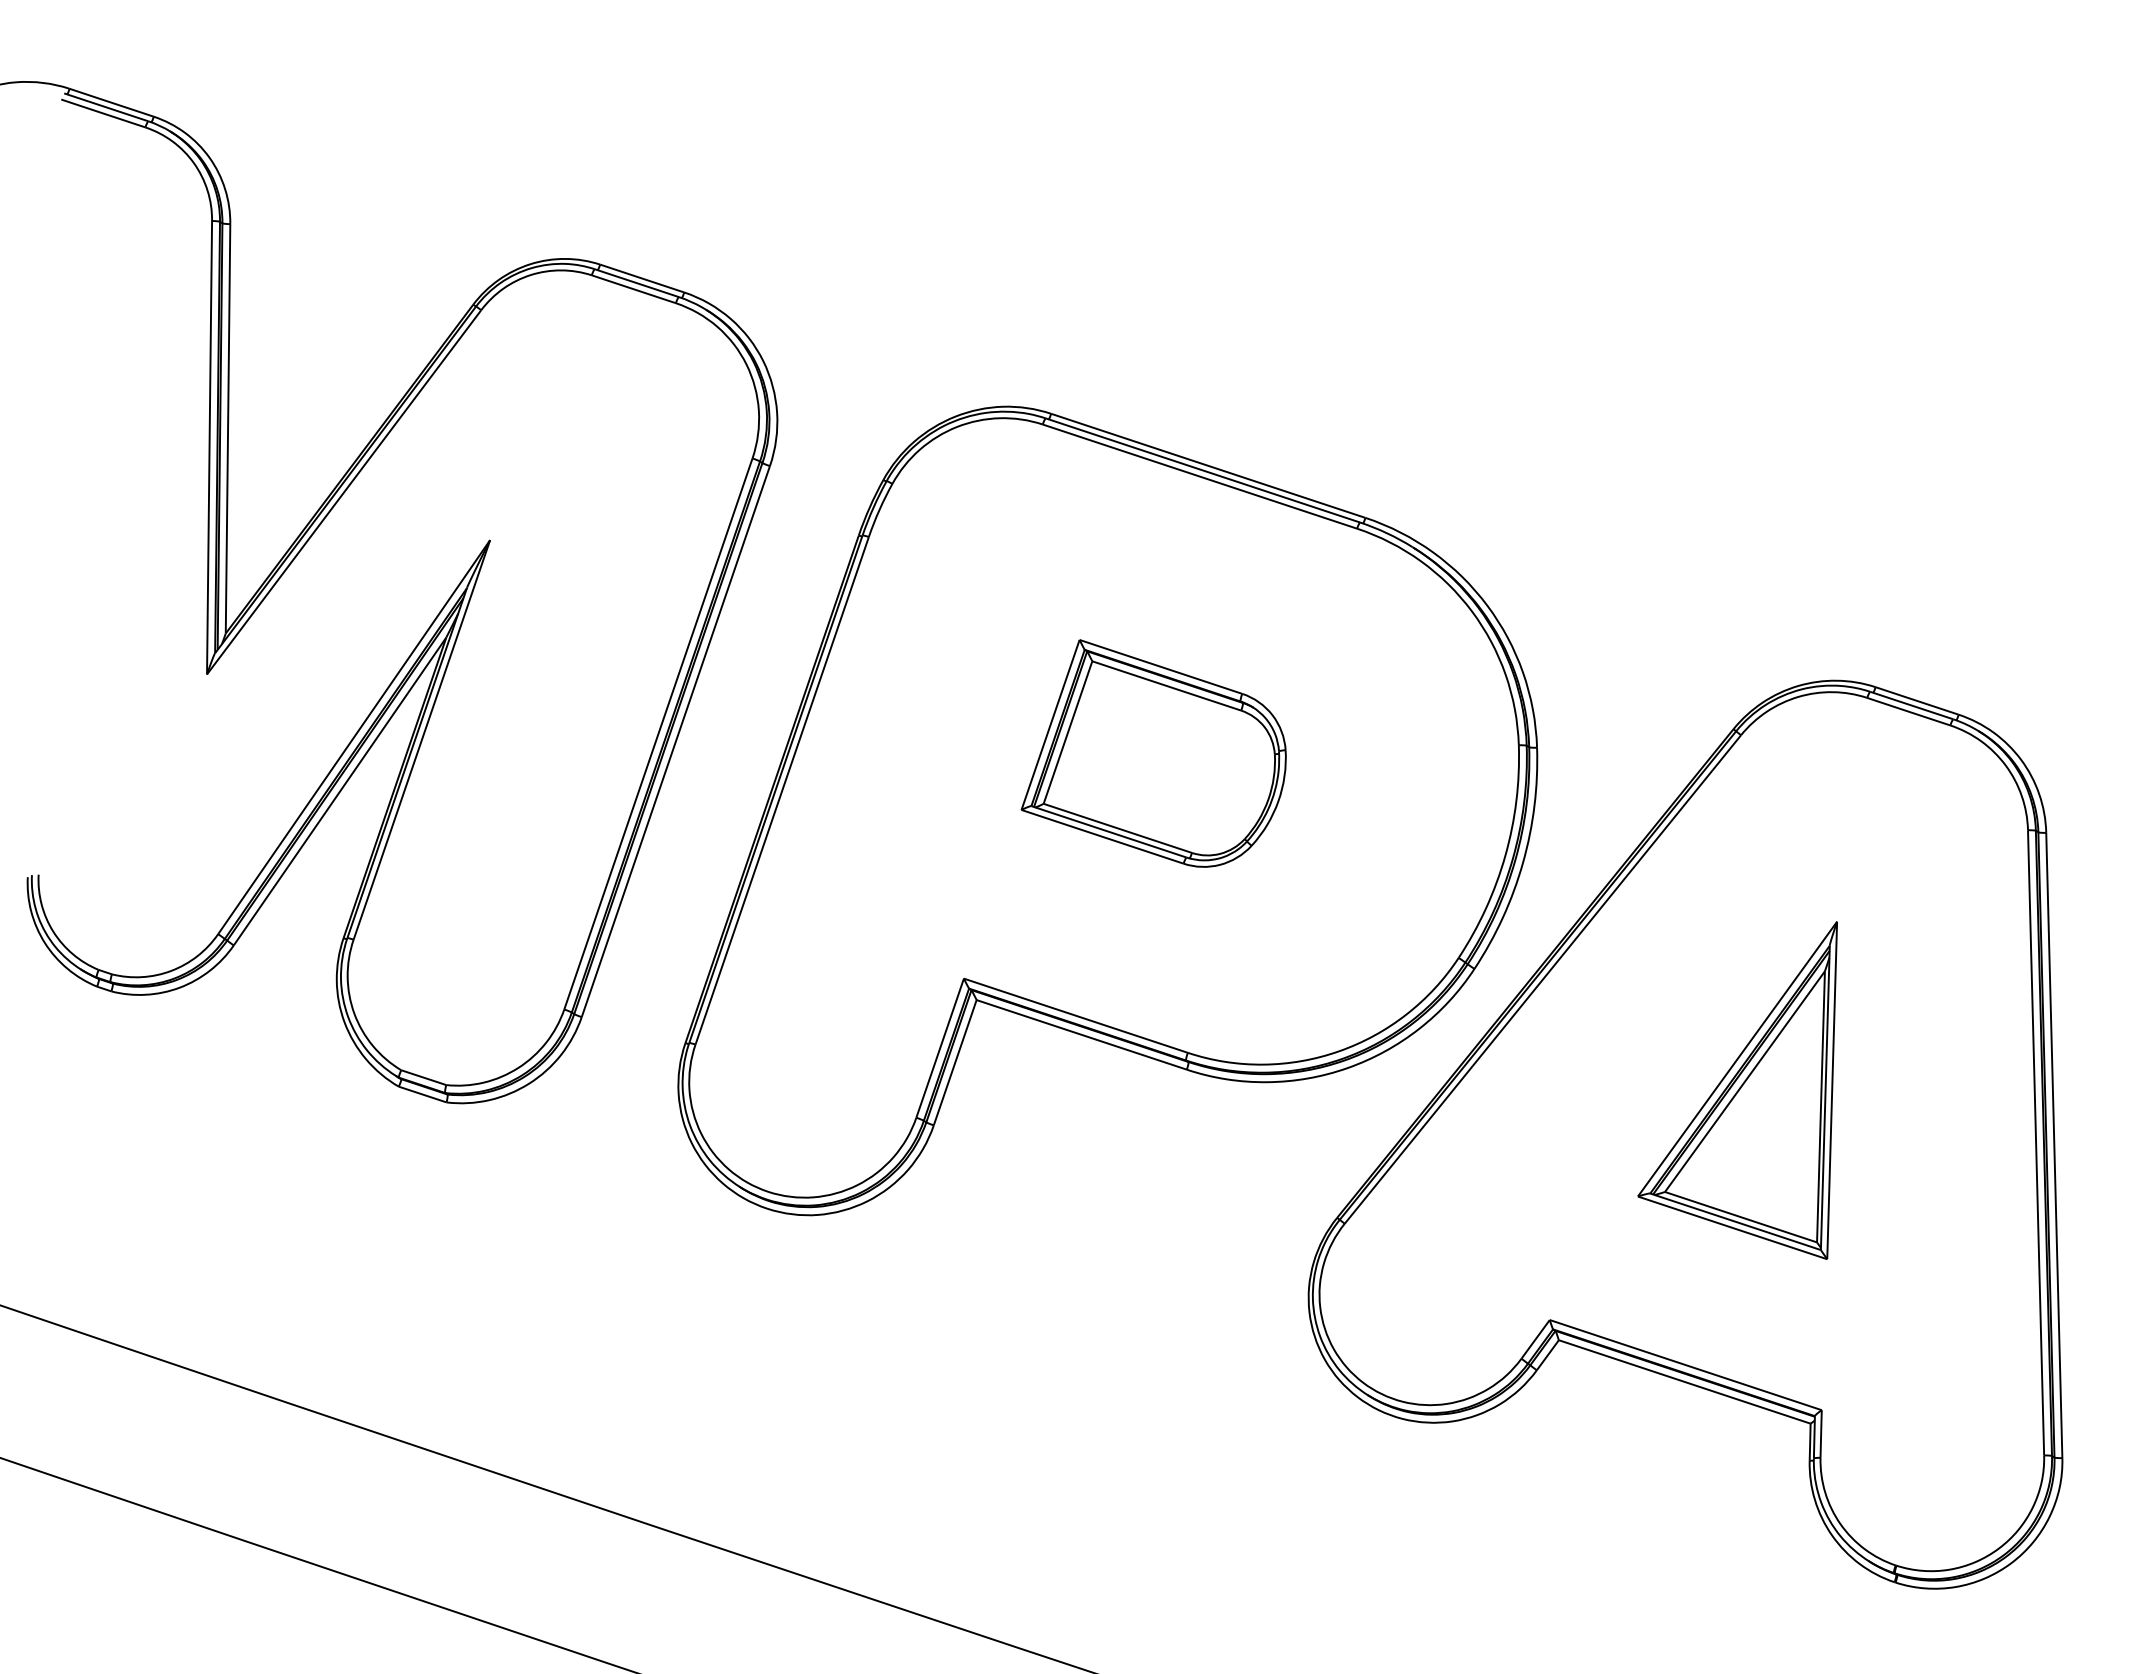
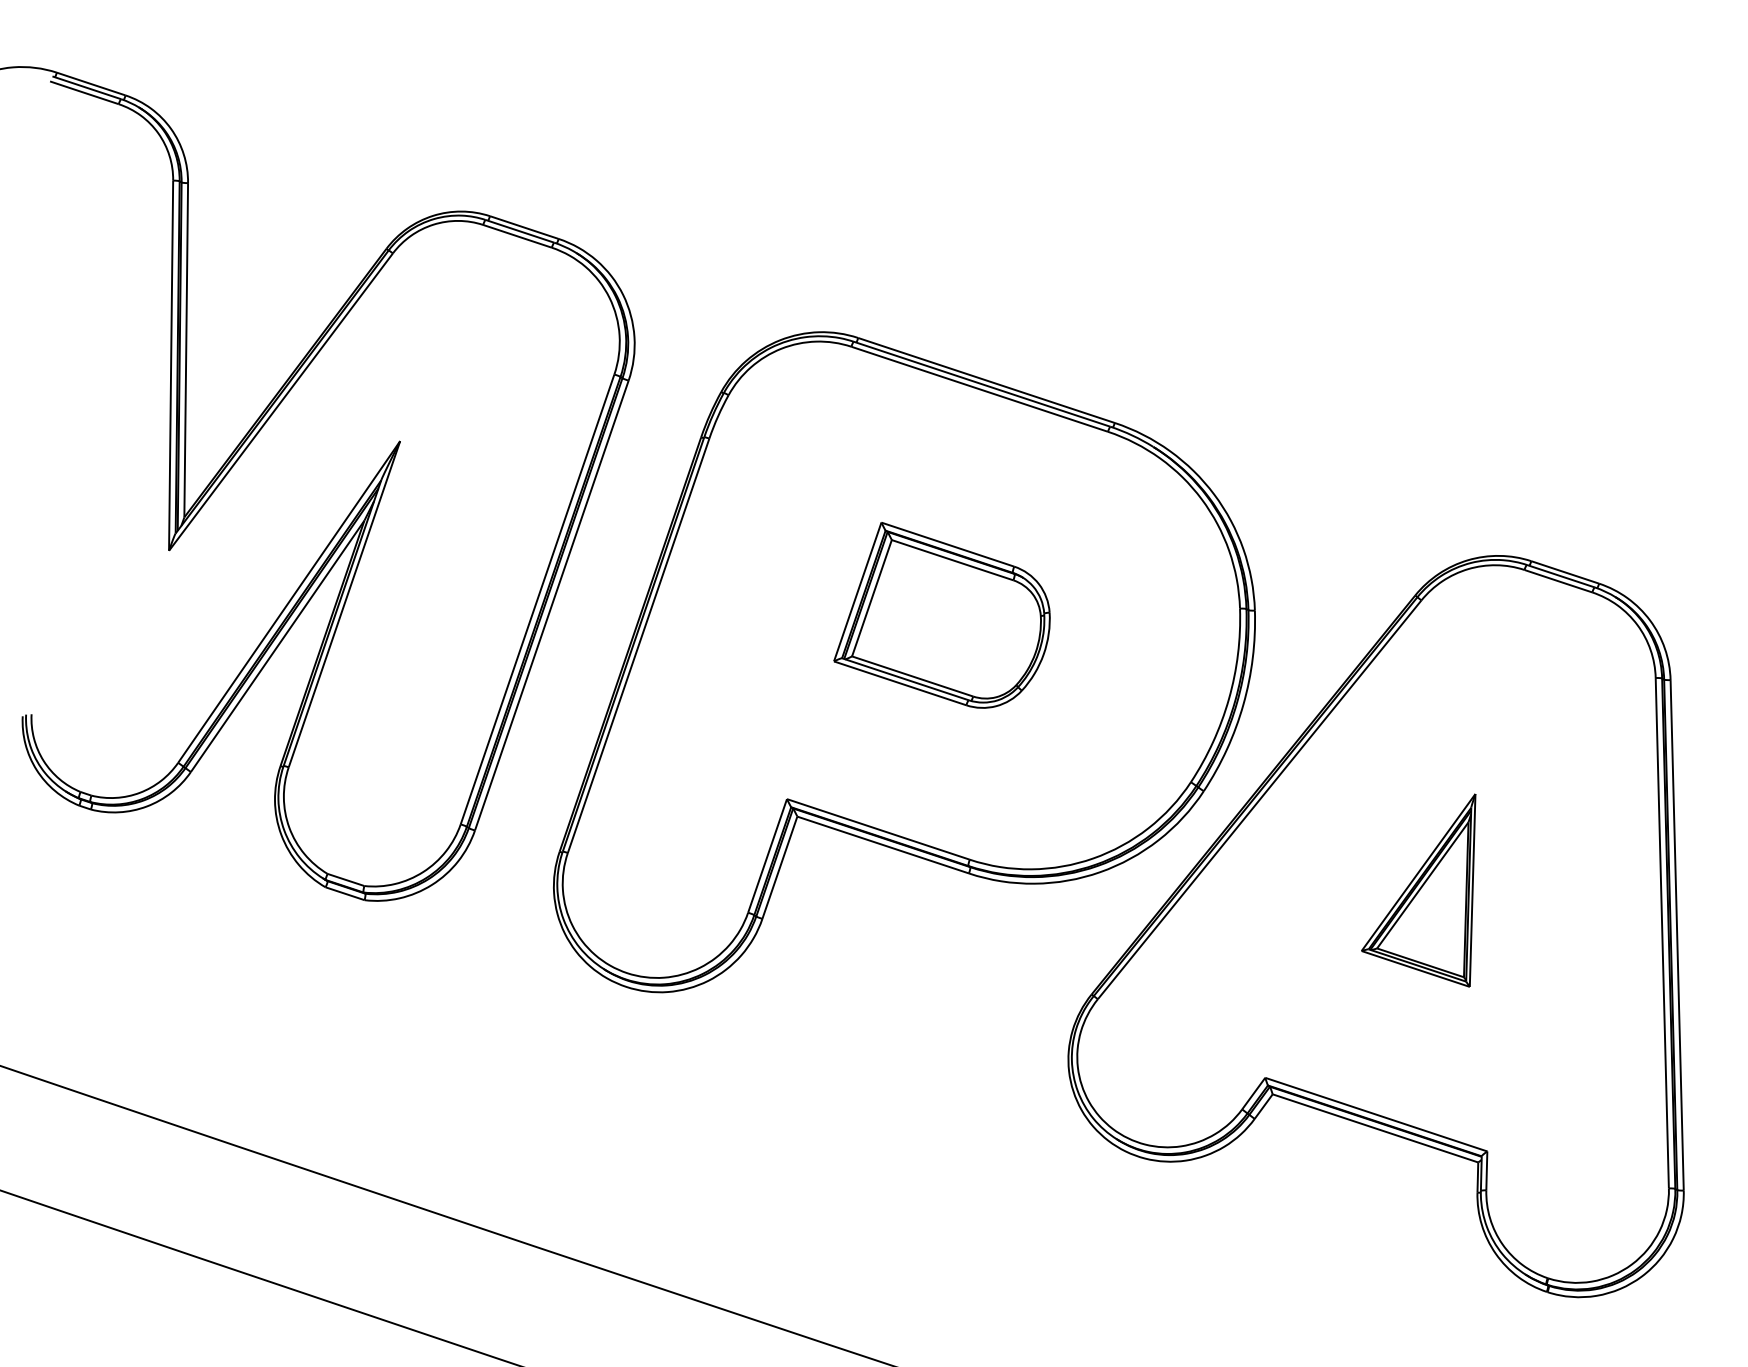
part: (1737, 1090) -> (1418, 890), size x0.7

